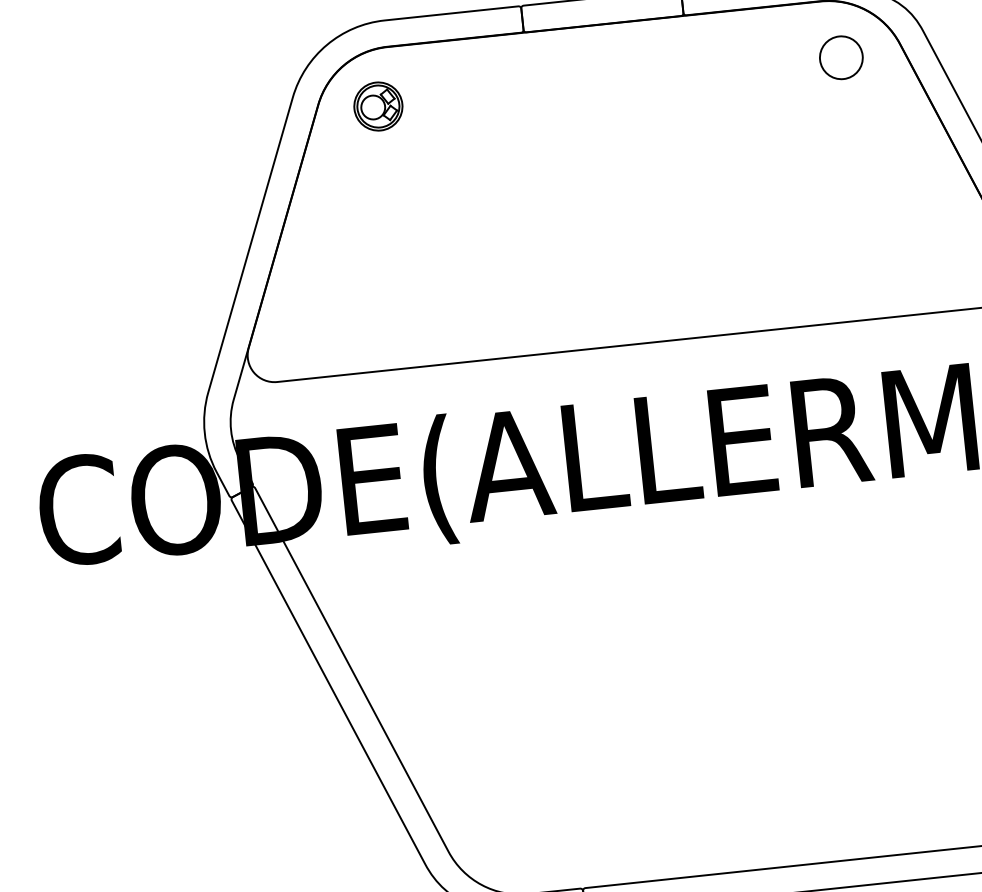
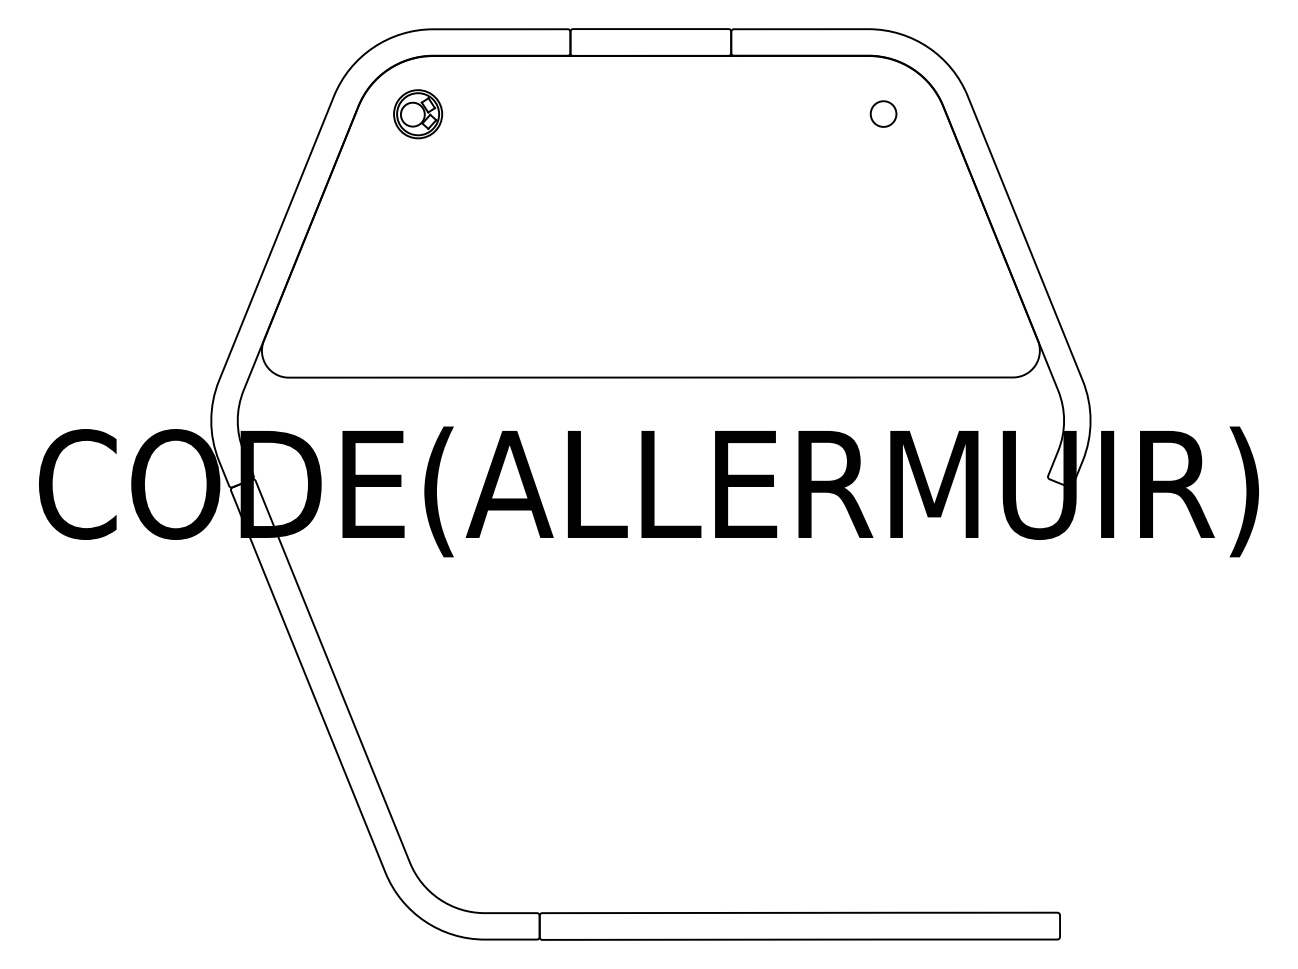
part: (841, 57) -> (883, 113), size x0.6

